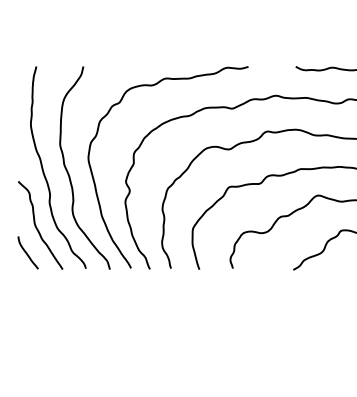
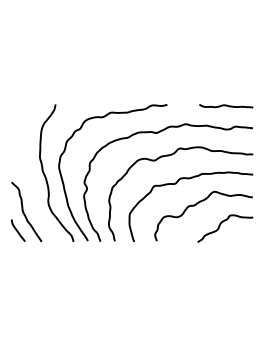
curve: (44, 169) -> (29, 174), removed

